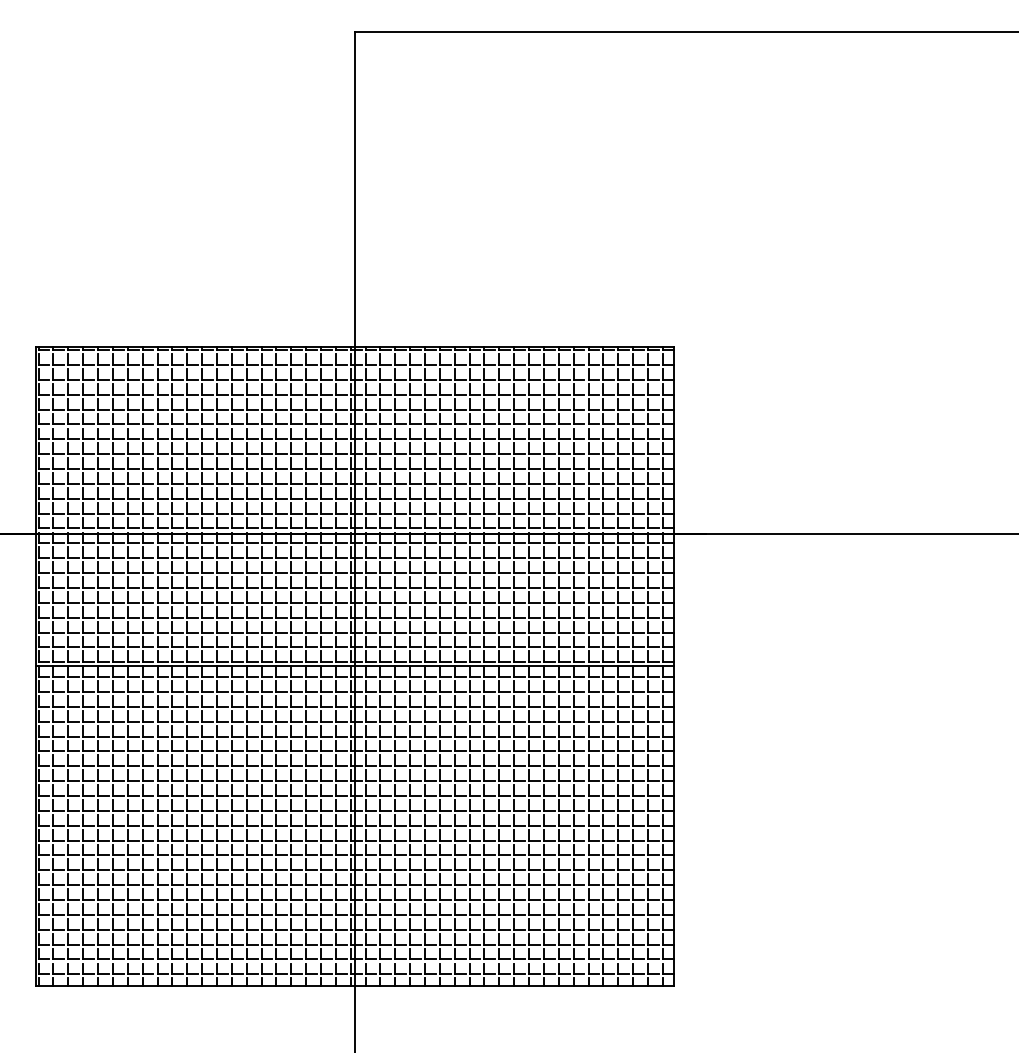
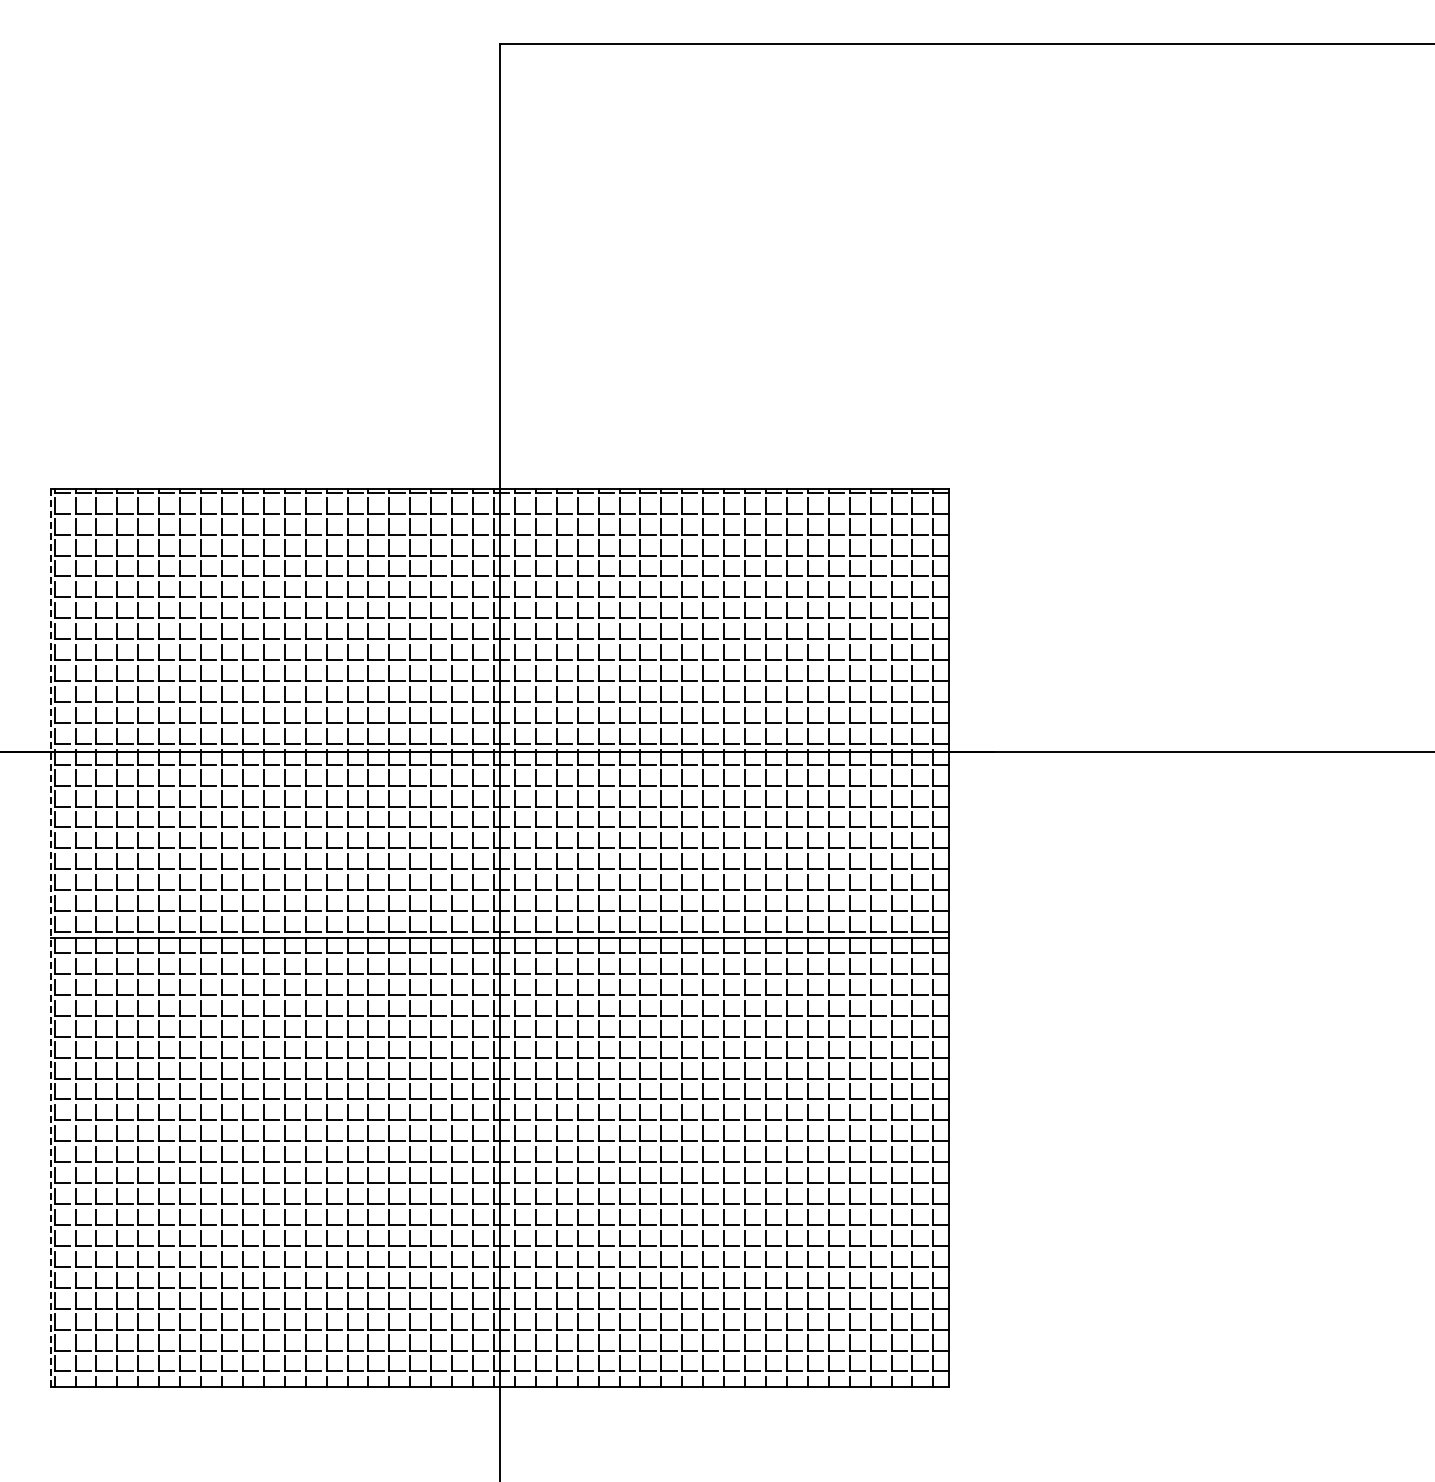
line: (35, 666) -> (50, 938), solid -> dashed

